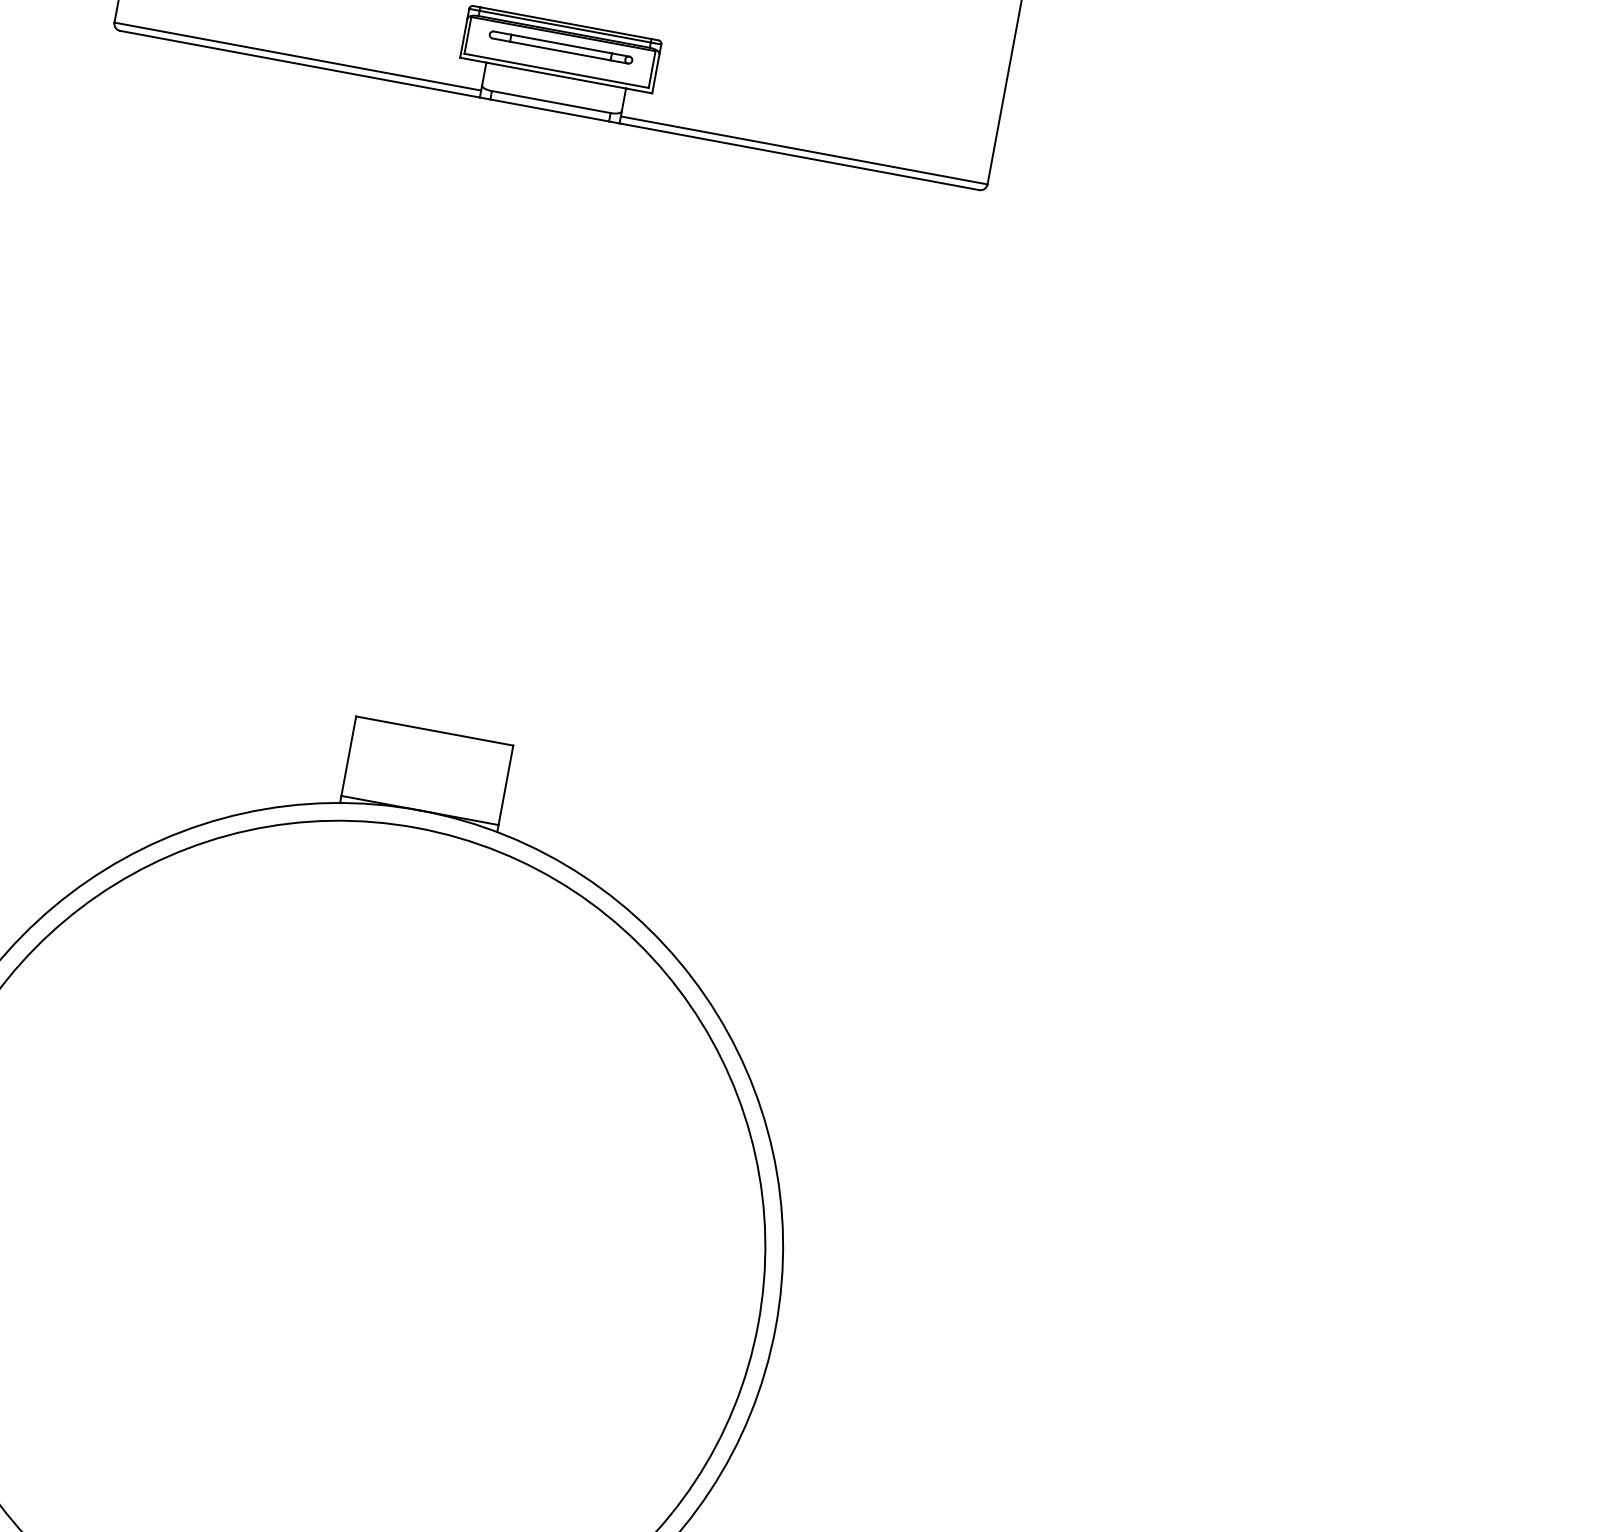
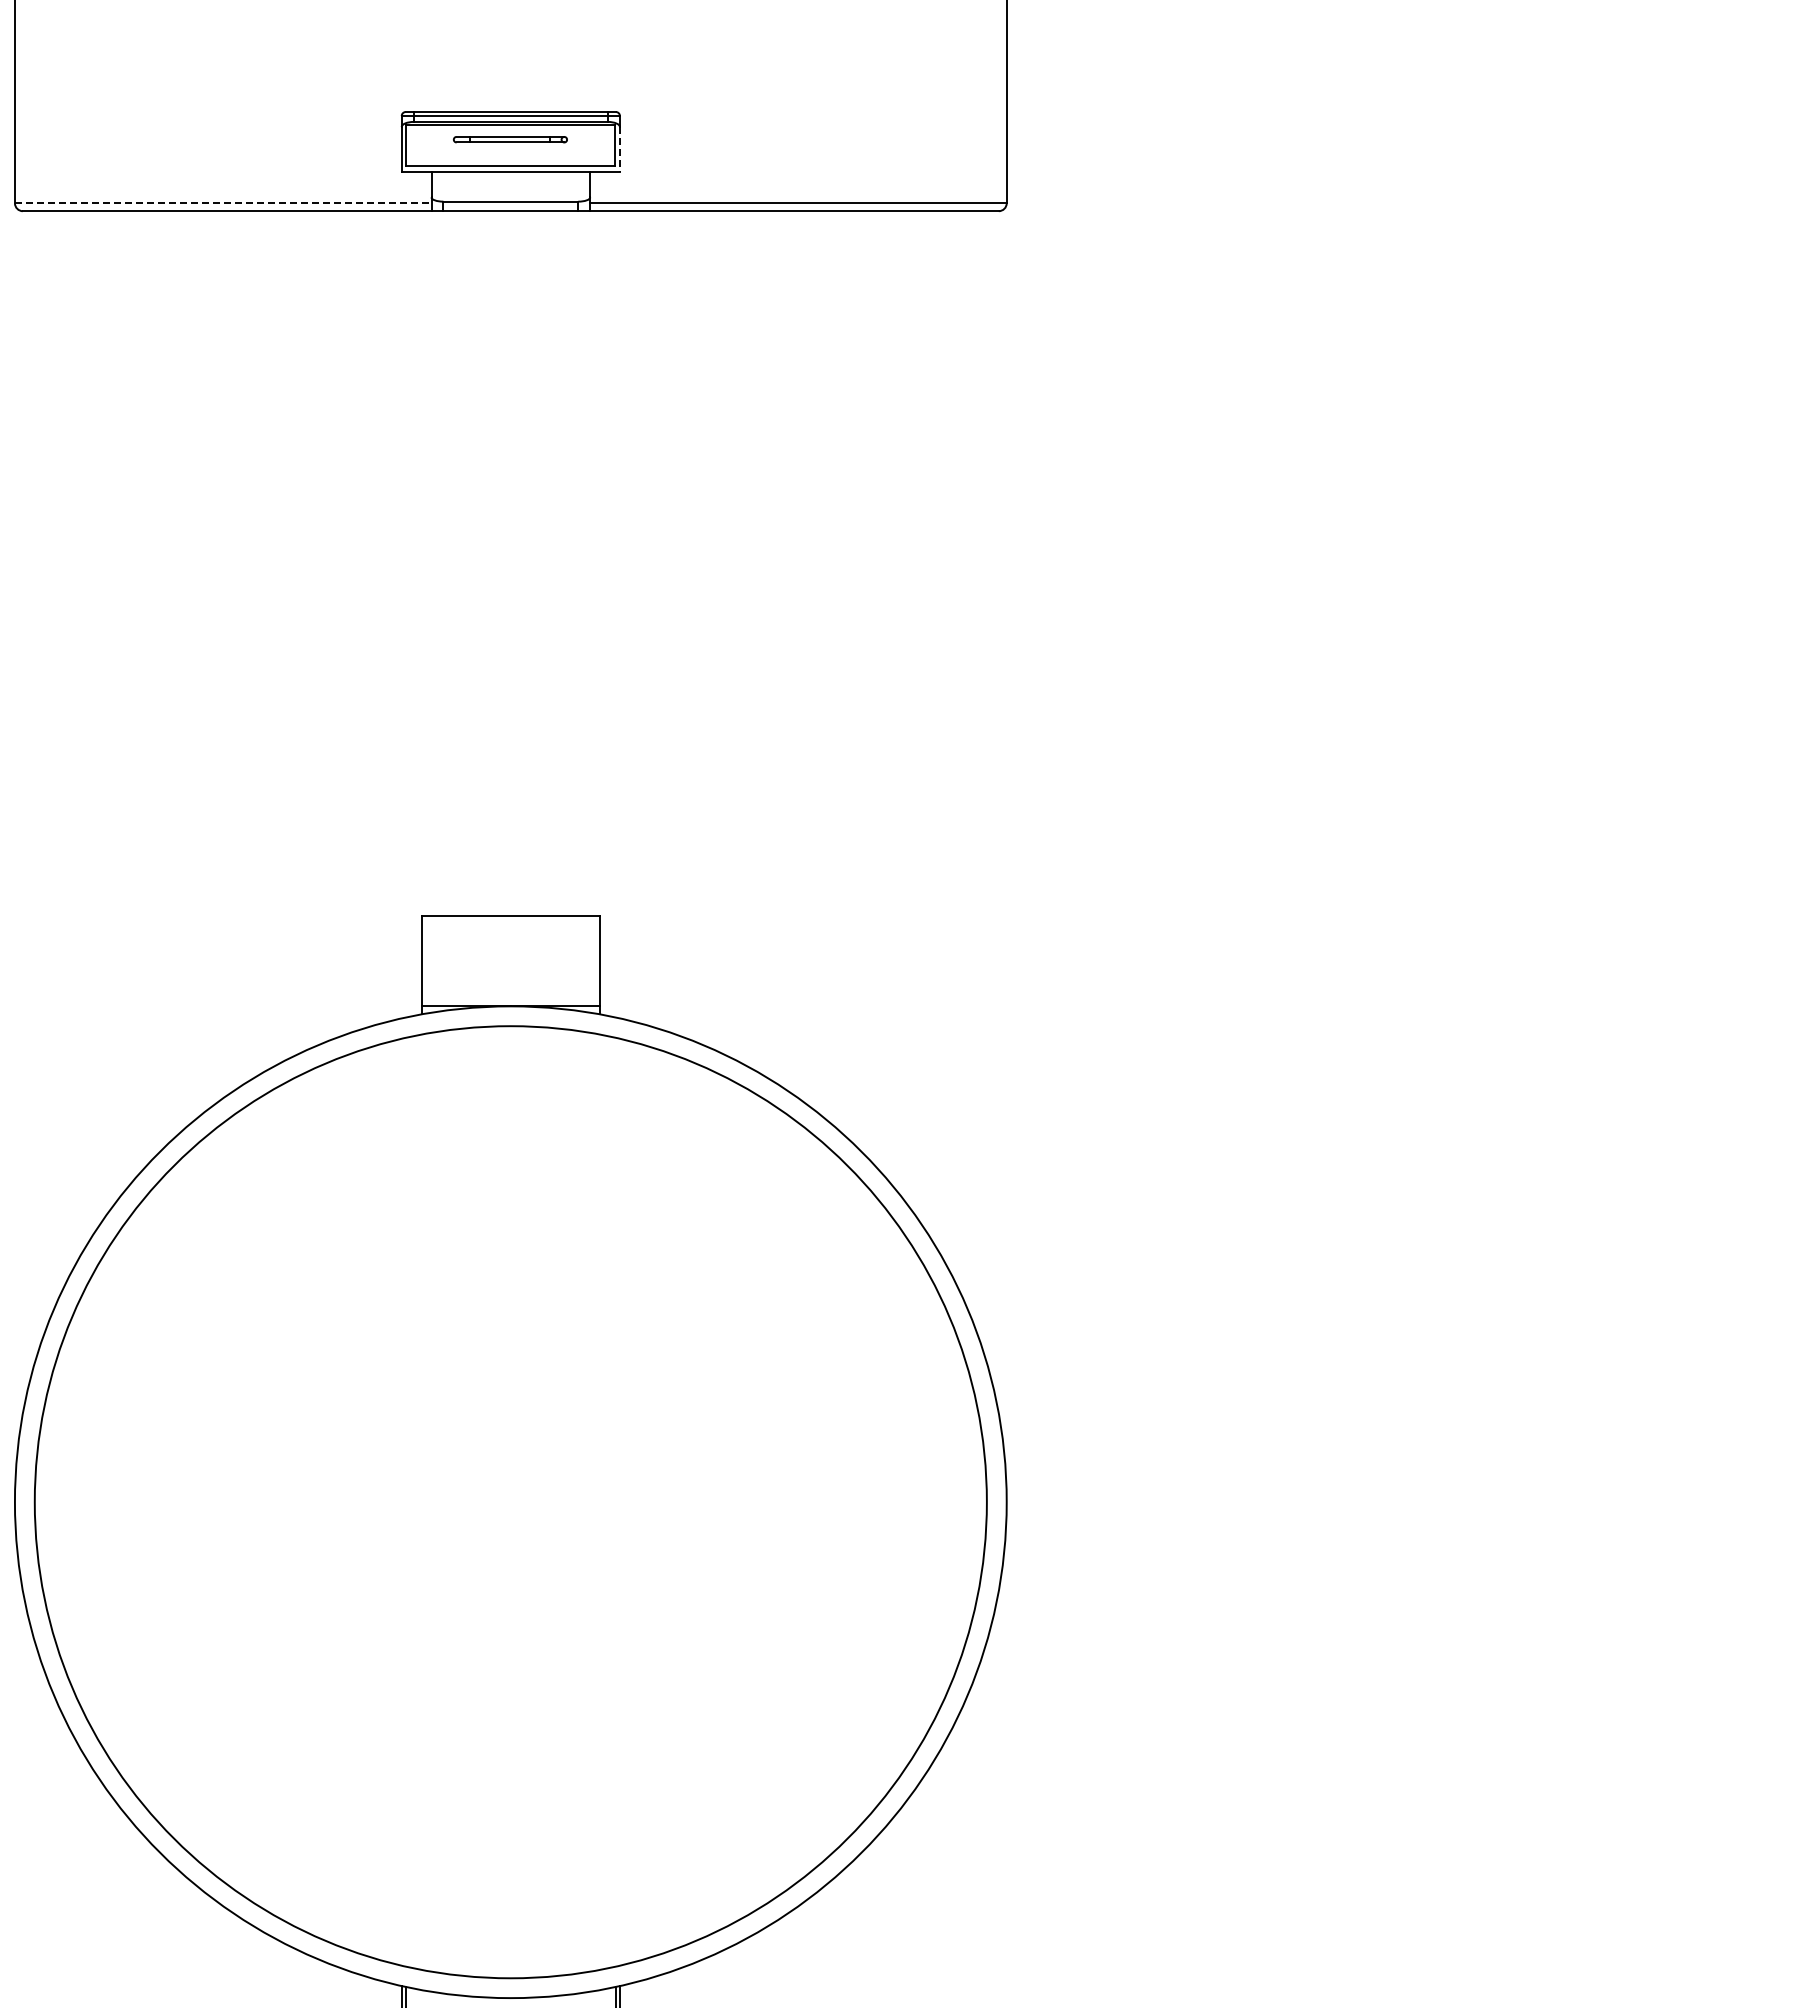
part: (561, 47) -> (510, 139), size x0.7
line: (298, 56) -> (223, 203), solid -> dashed
line: (655, 73) -> (619, 149), solid -> dashed

